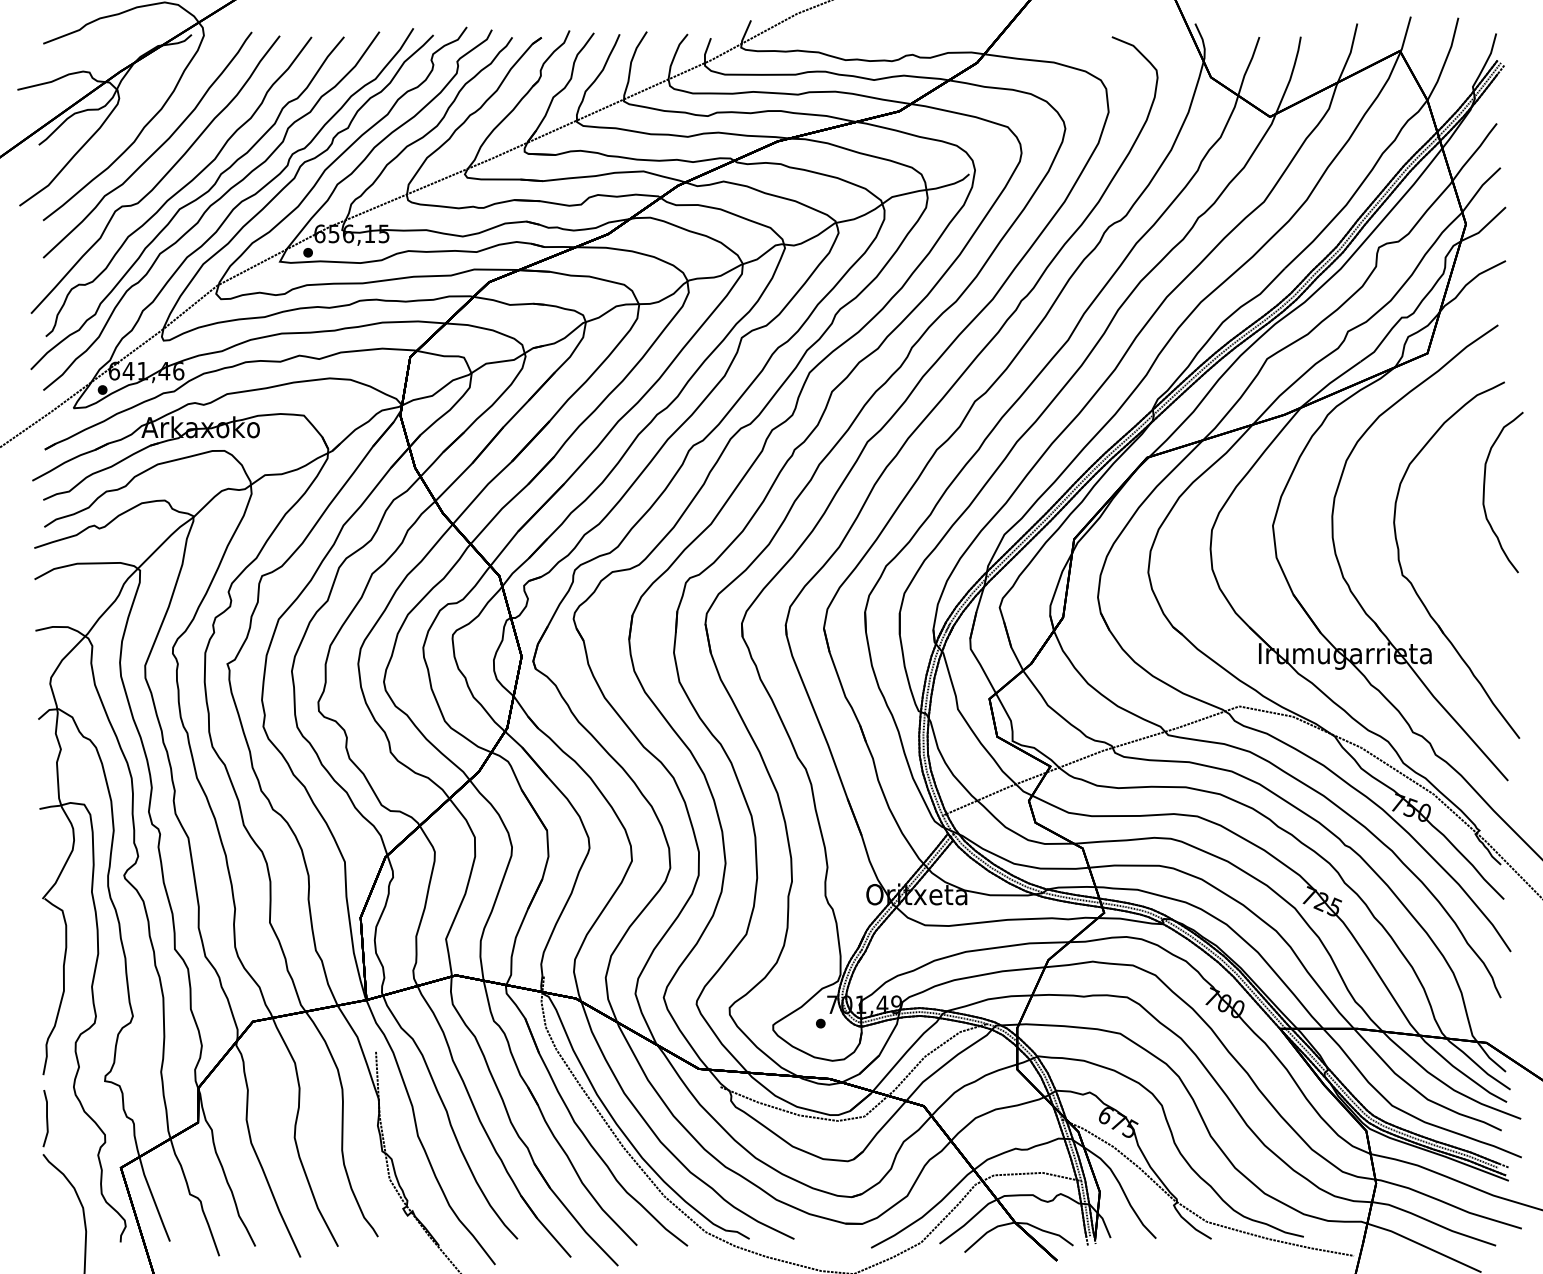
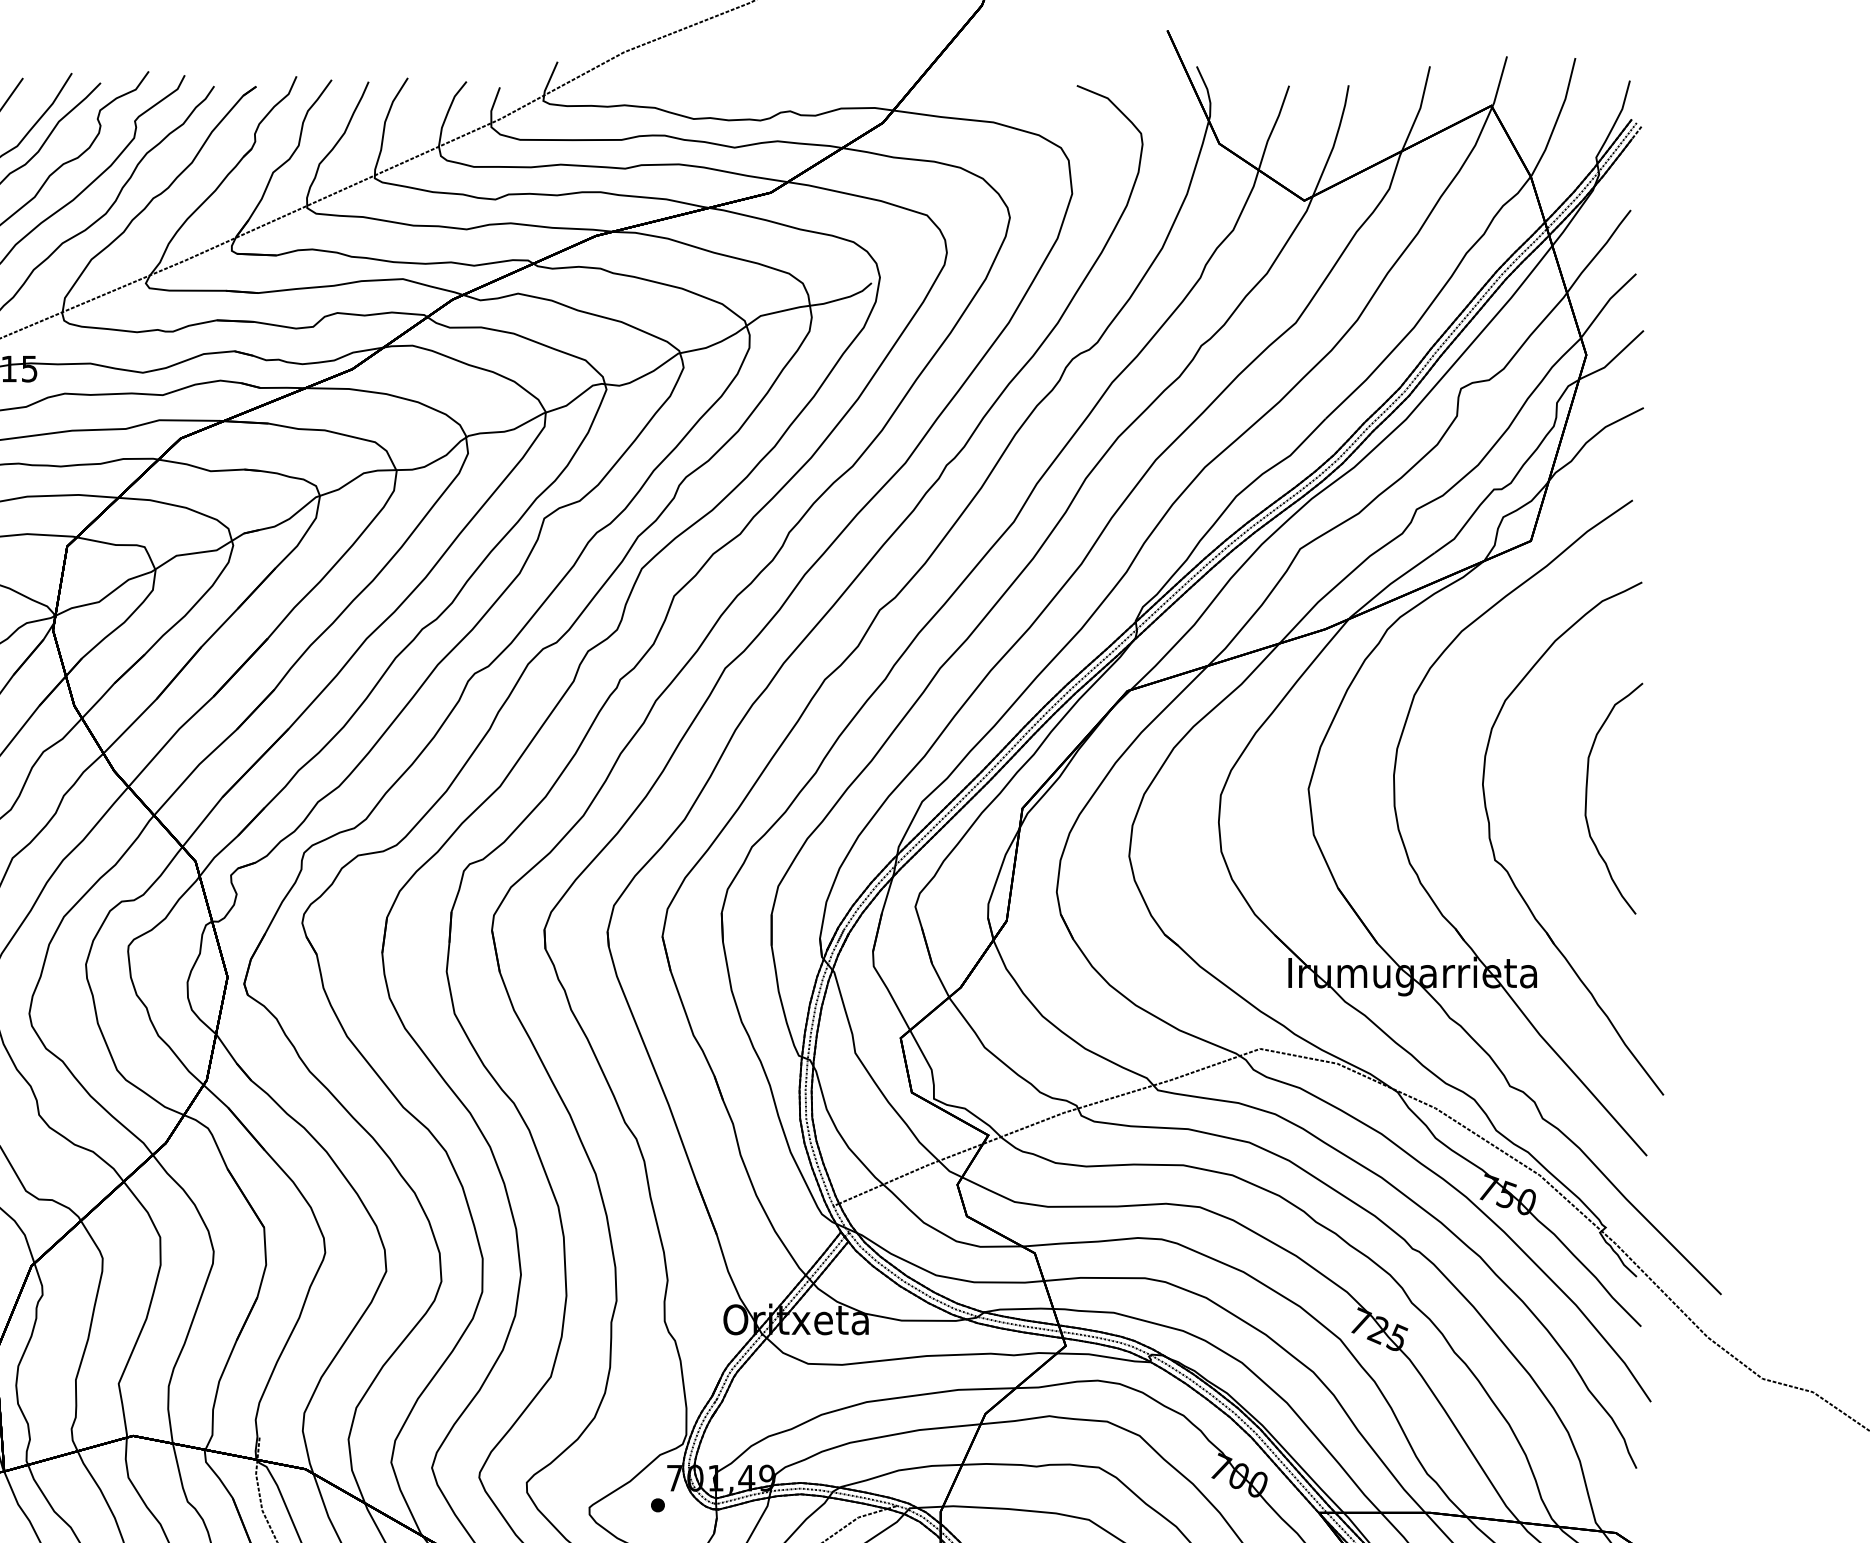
curve: (1484, 492) -> (1587, 798), moved

